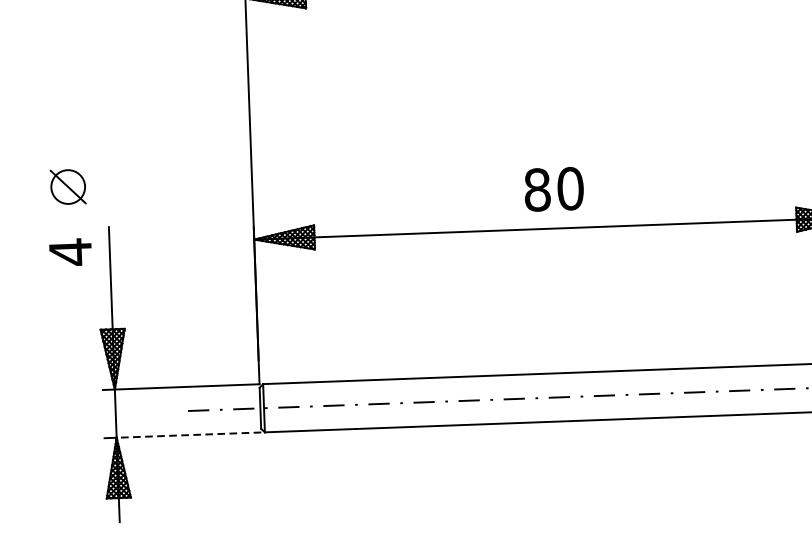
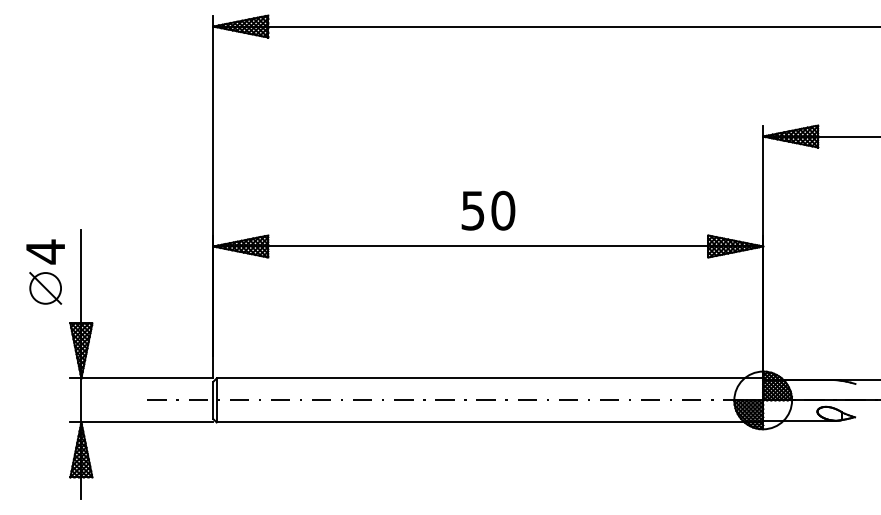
part: (68, 187) -> (45, 288), moved
text: (536, 189) -> (472, 210), 80 -> 50
line: (189, 435) -> (147, 422), dashed -> solid

